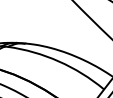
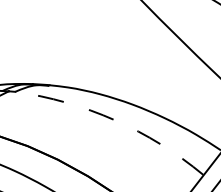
arc: (58, 61) -> (114, 120), solid -> dashed

